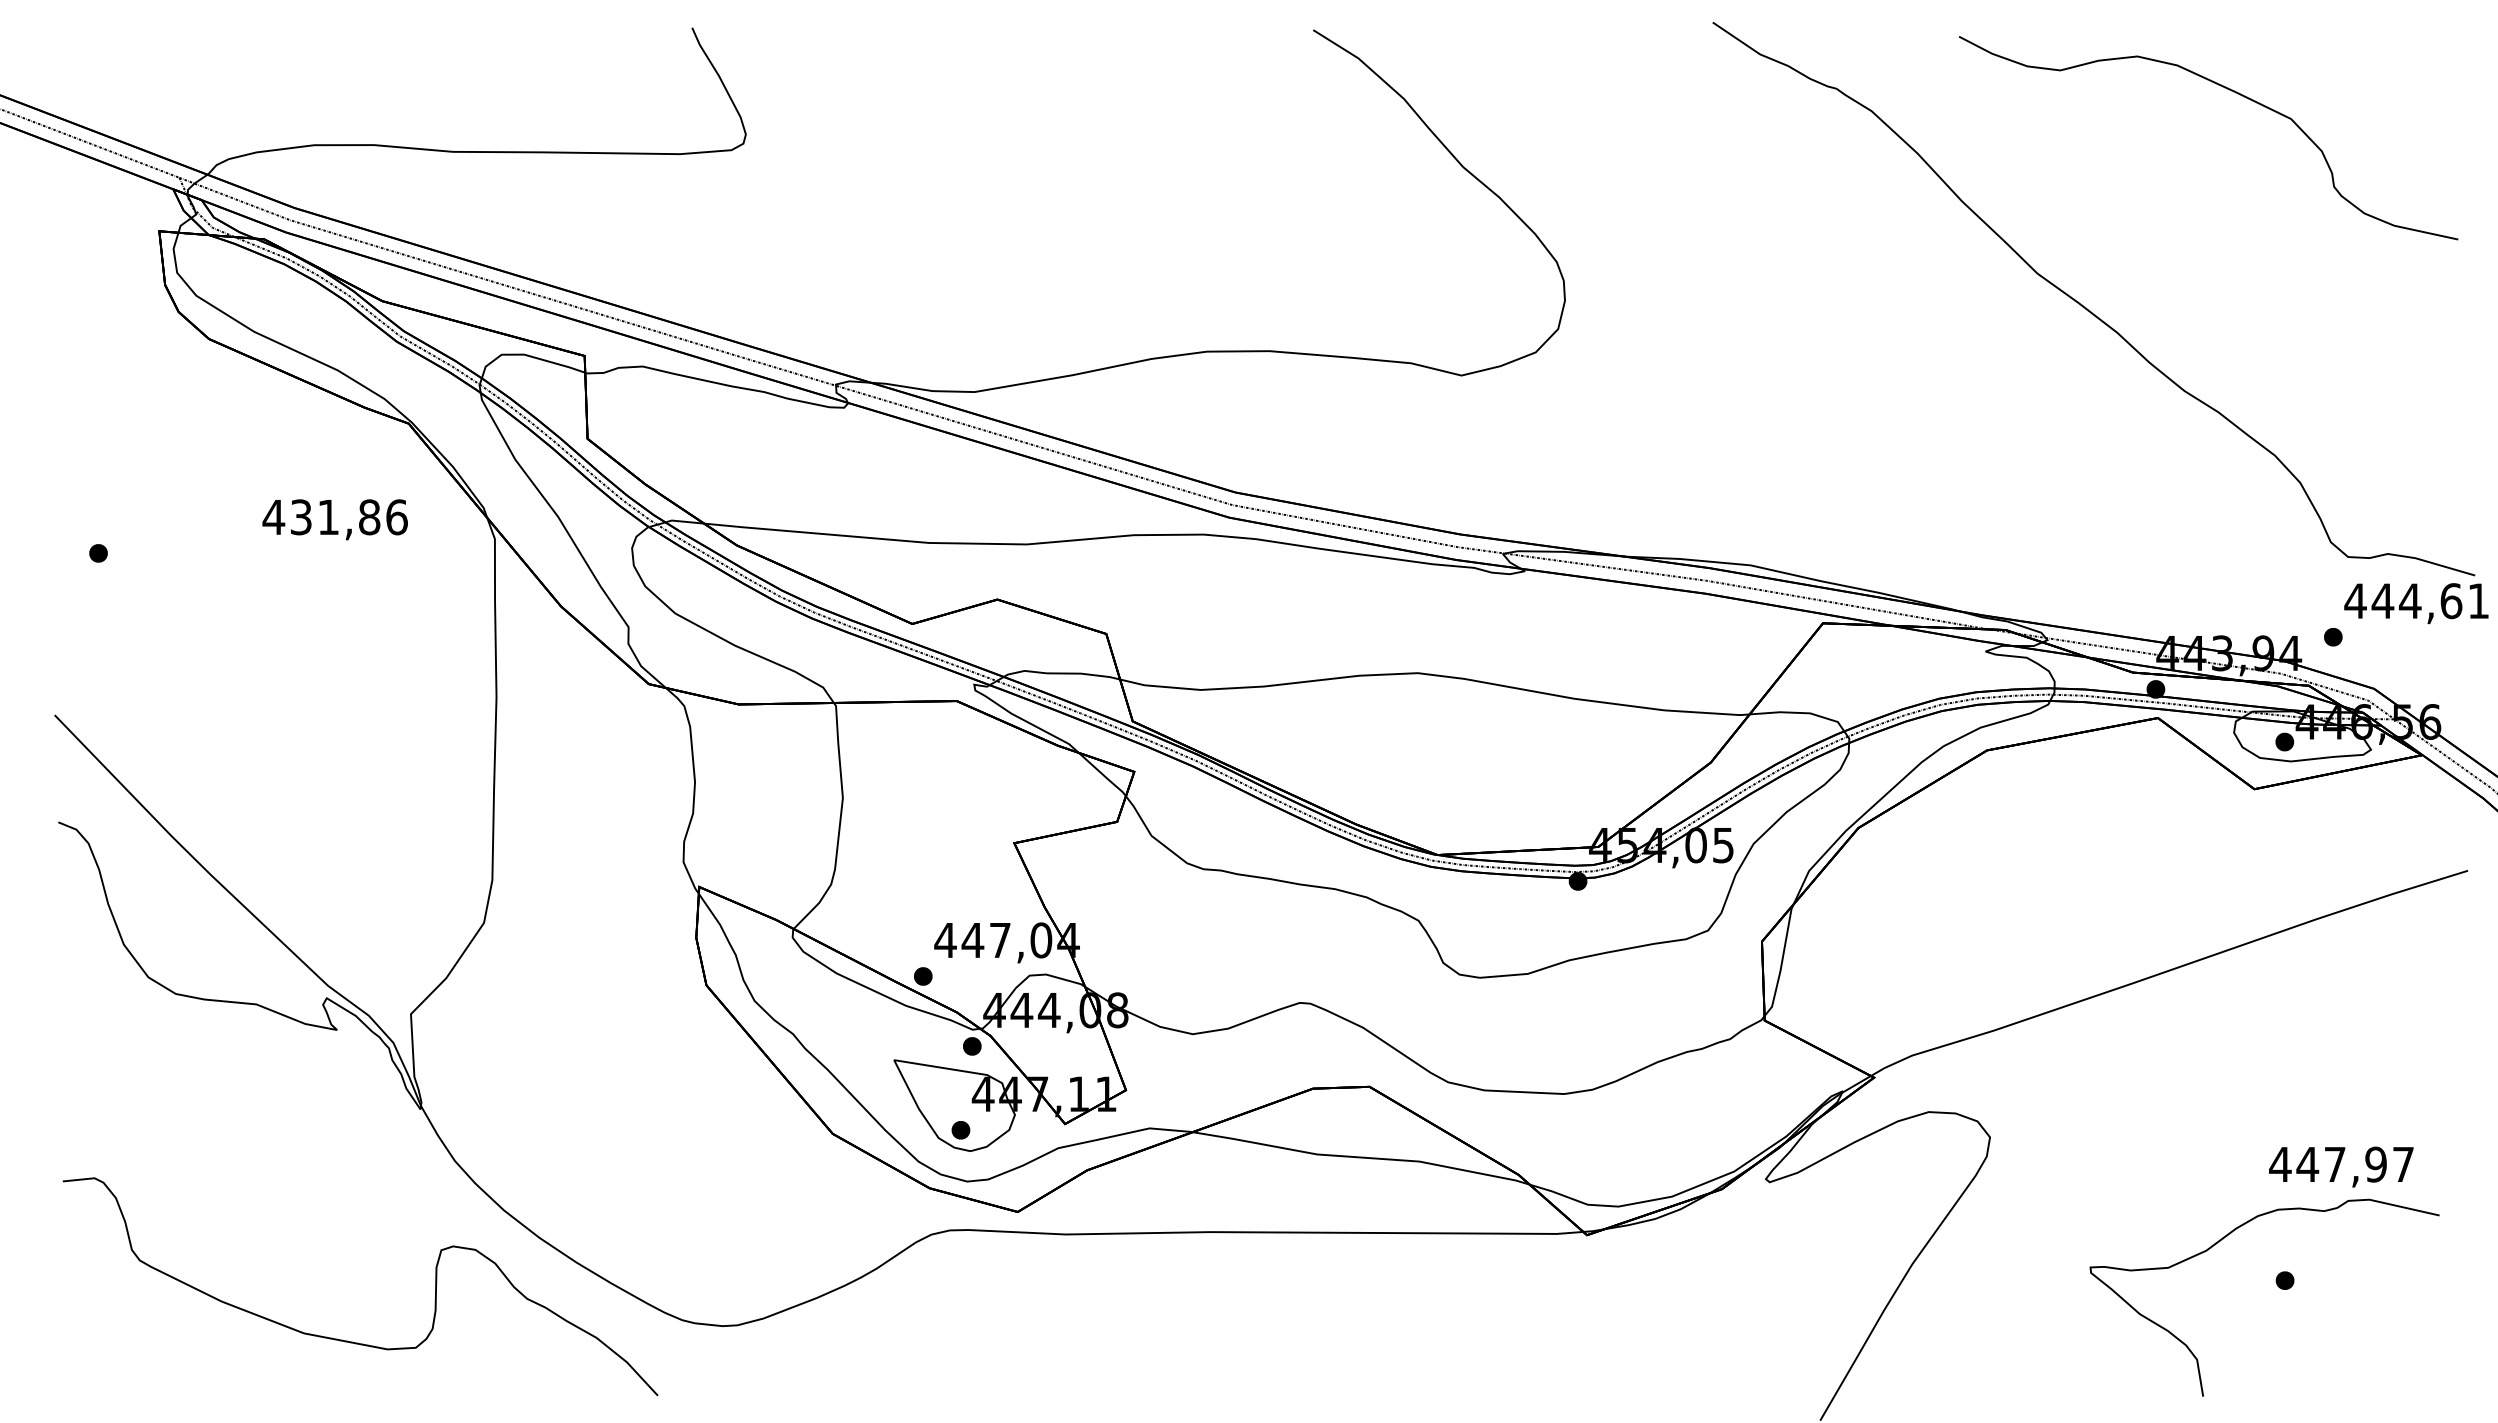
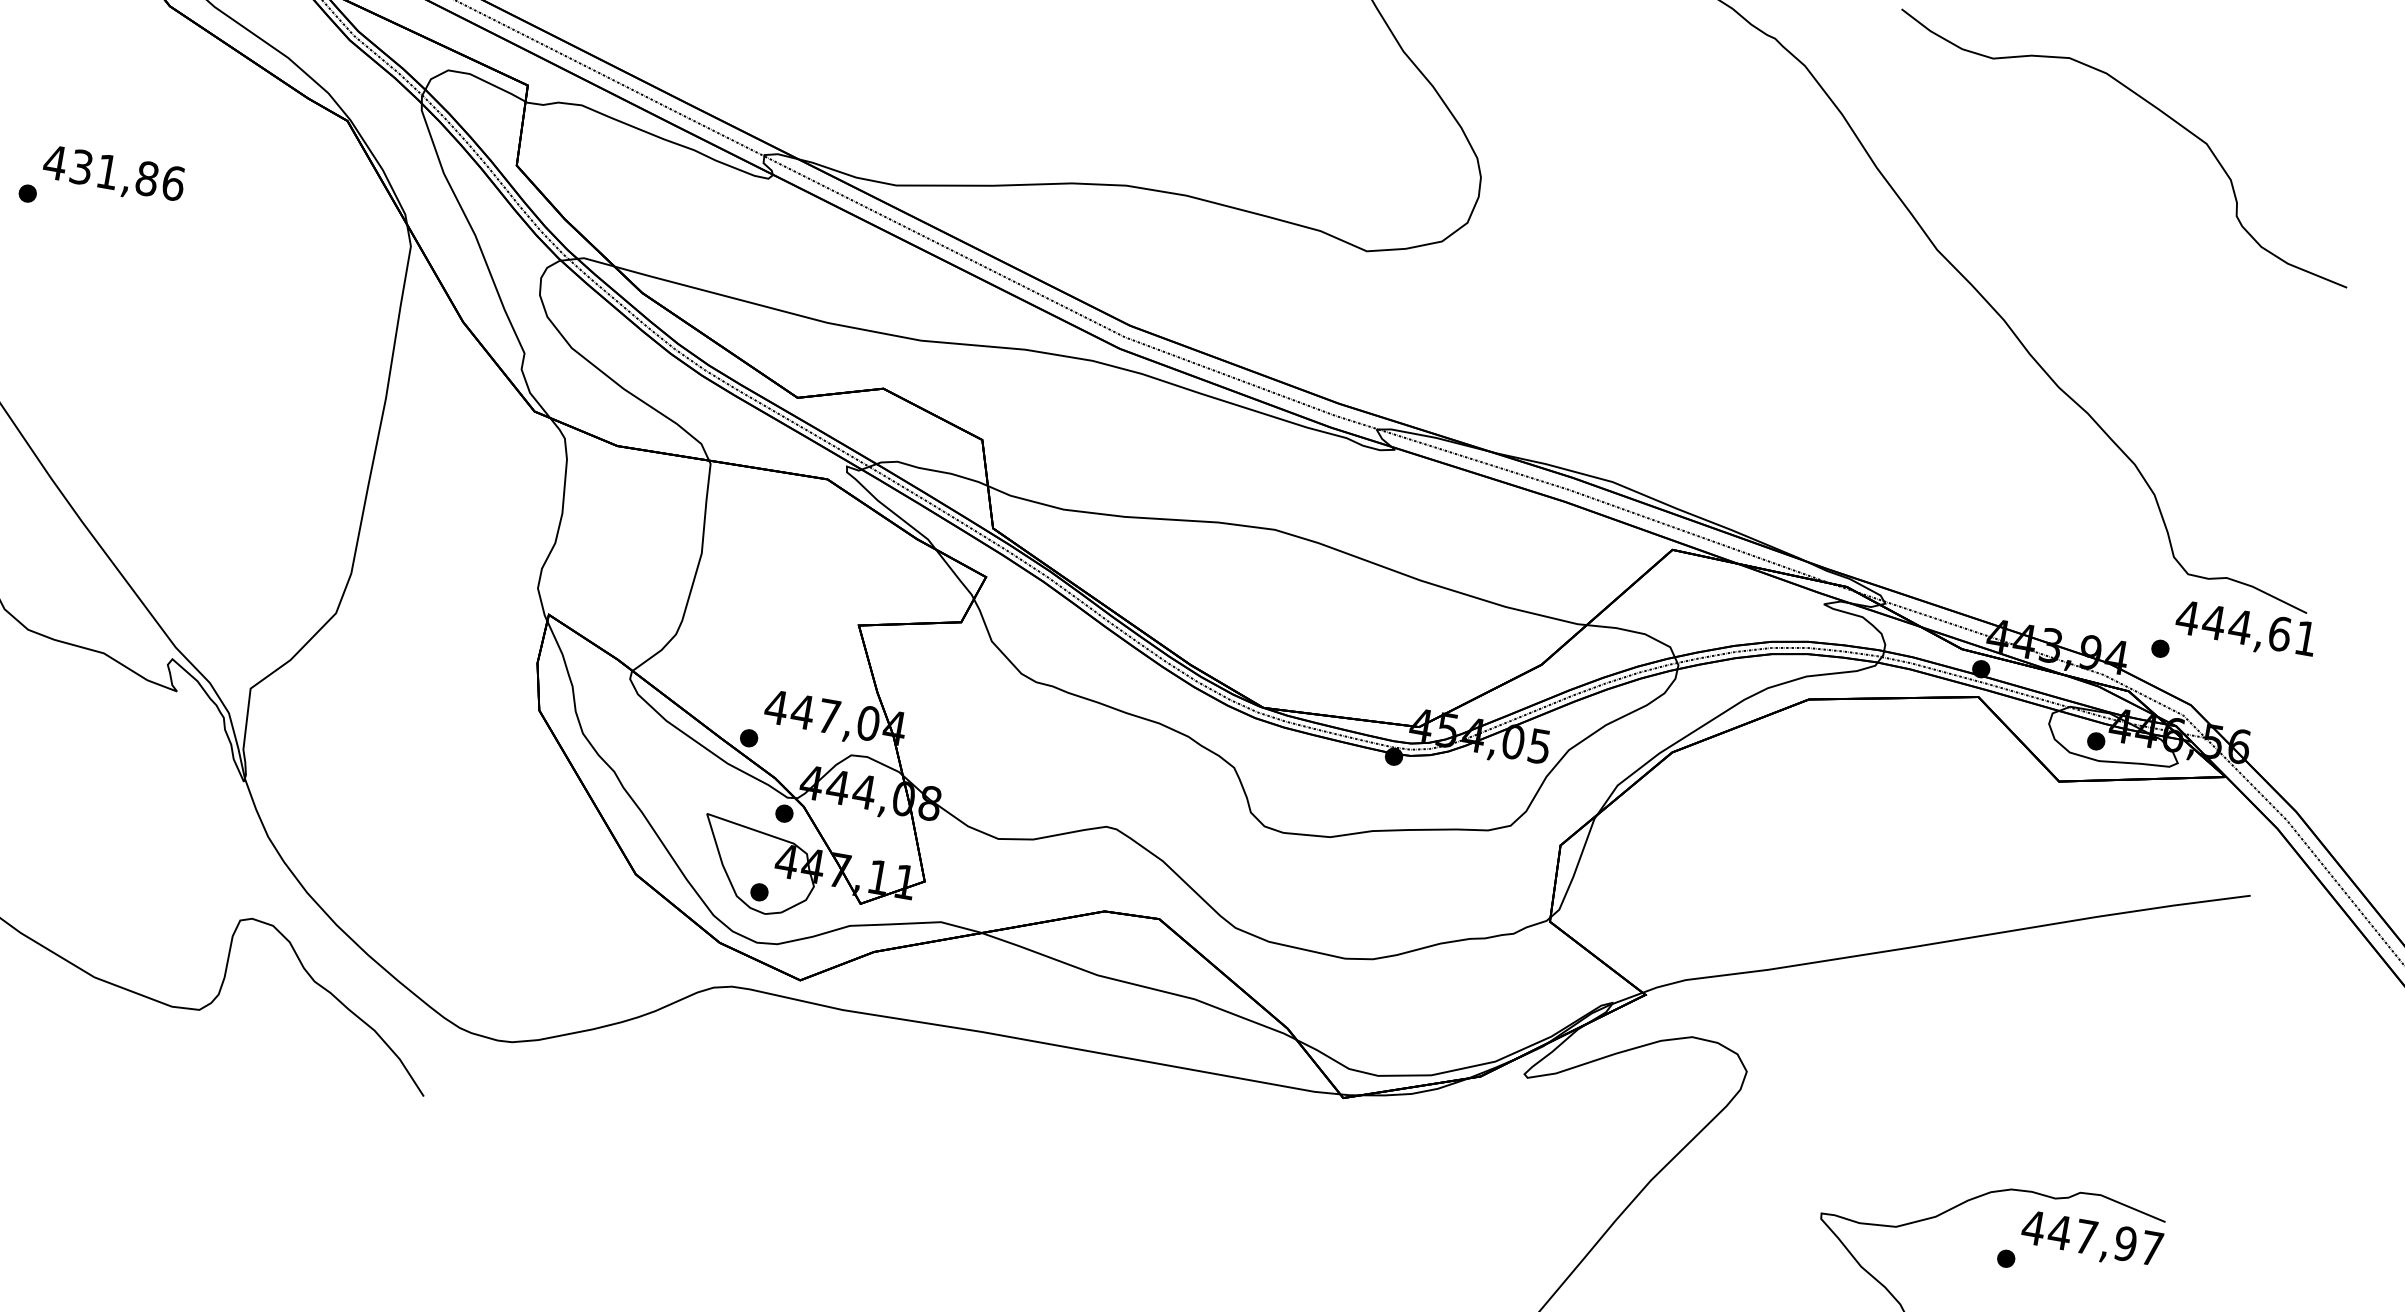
text: (334, 519) -> (113, 174), moved
text: (2341, 1166) -> (2092, 1239), moved

